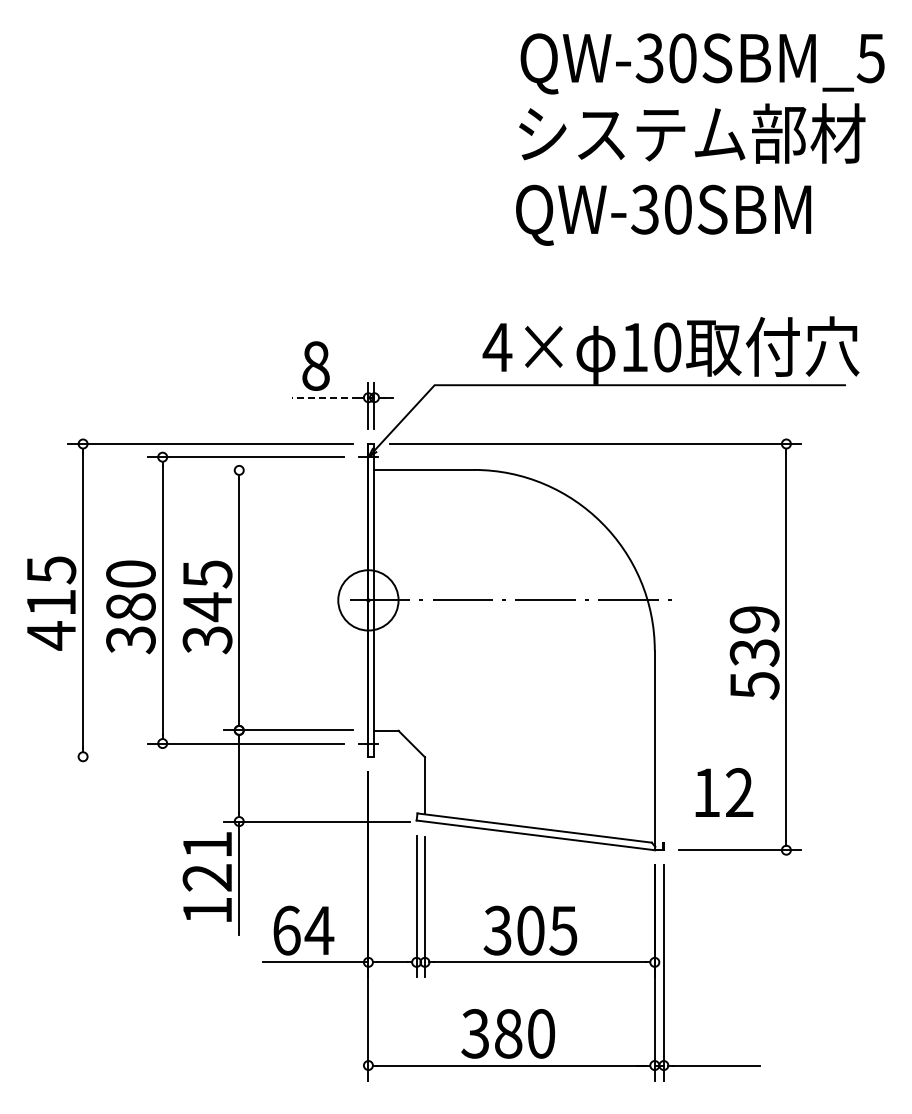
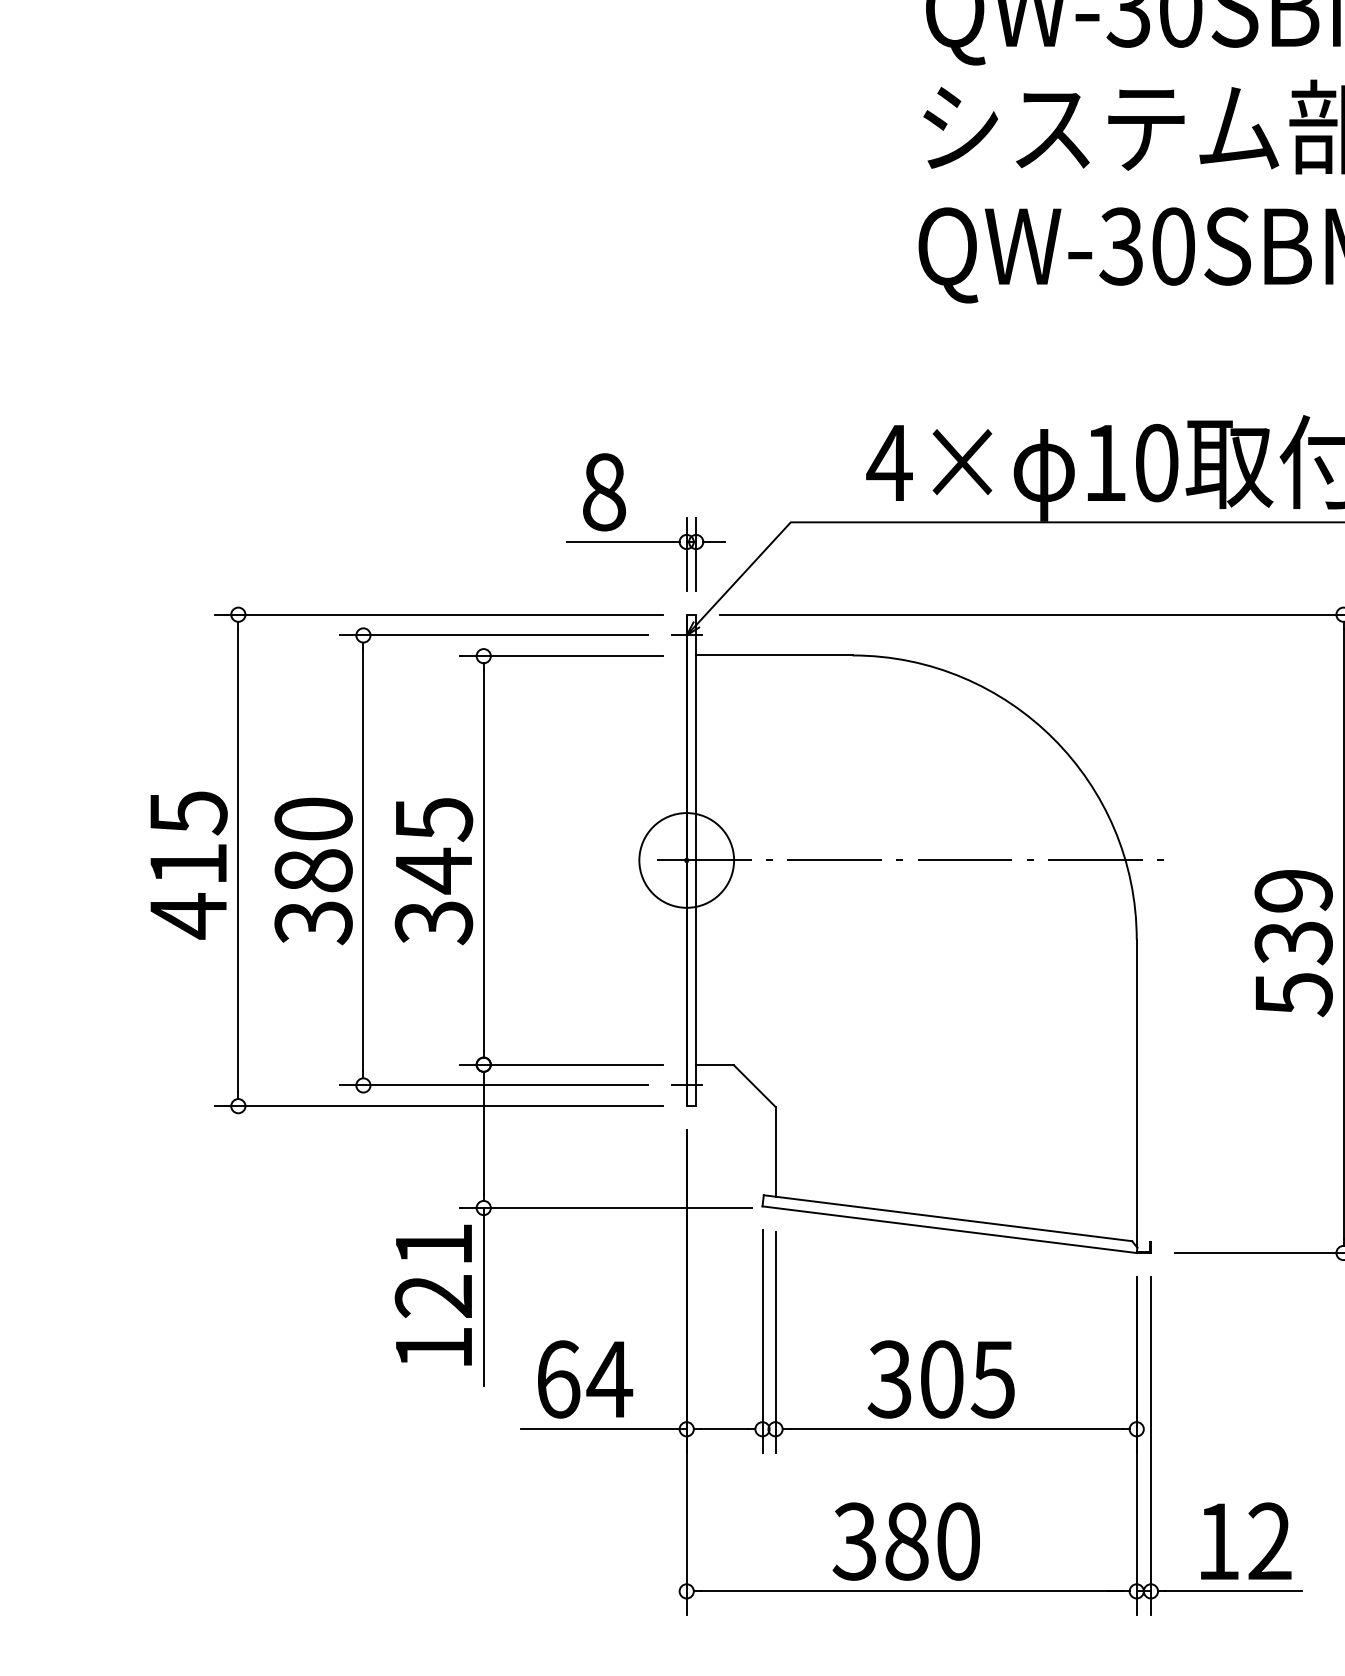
line: (325, 397) -> (619, 541), dashed -> solid
line: (288, 470) -> (561, 656), added
line: (210, 756) -> (438, 1105), added
text: (724, 792) -> (1246, 1541), moved

